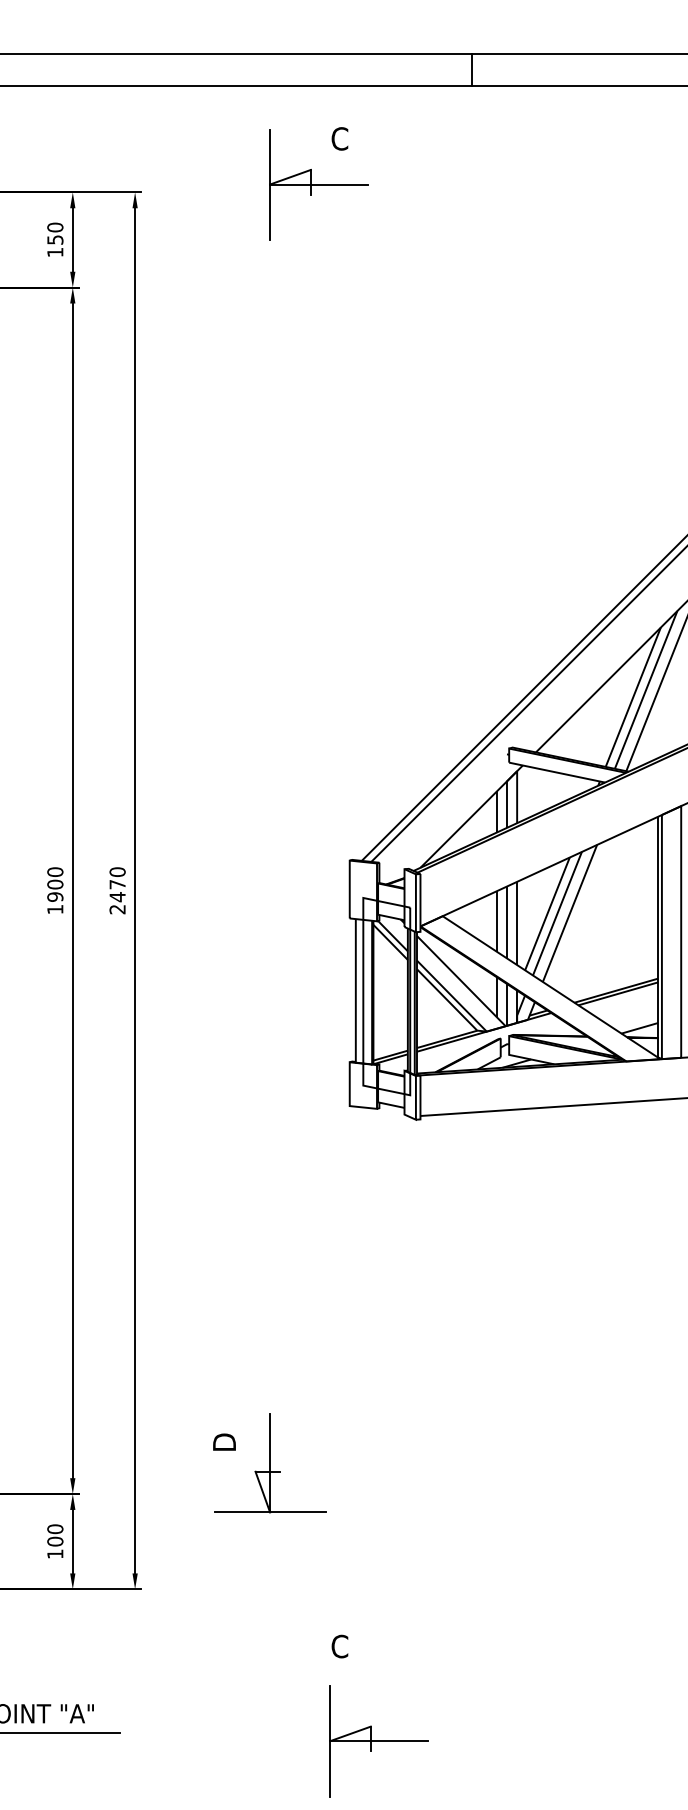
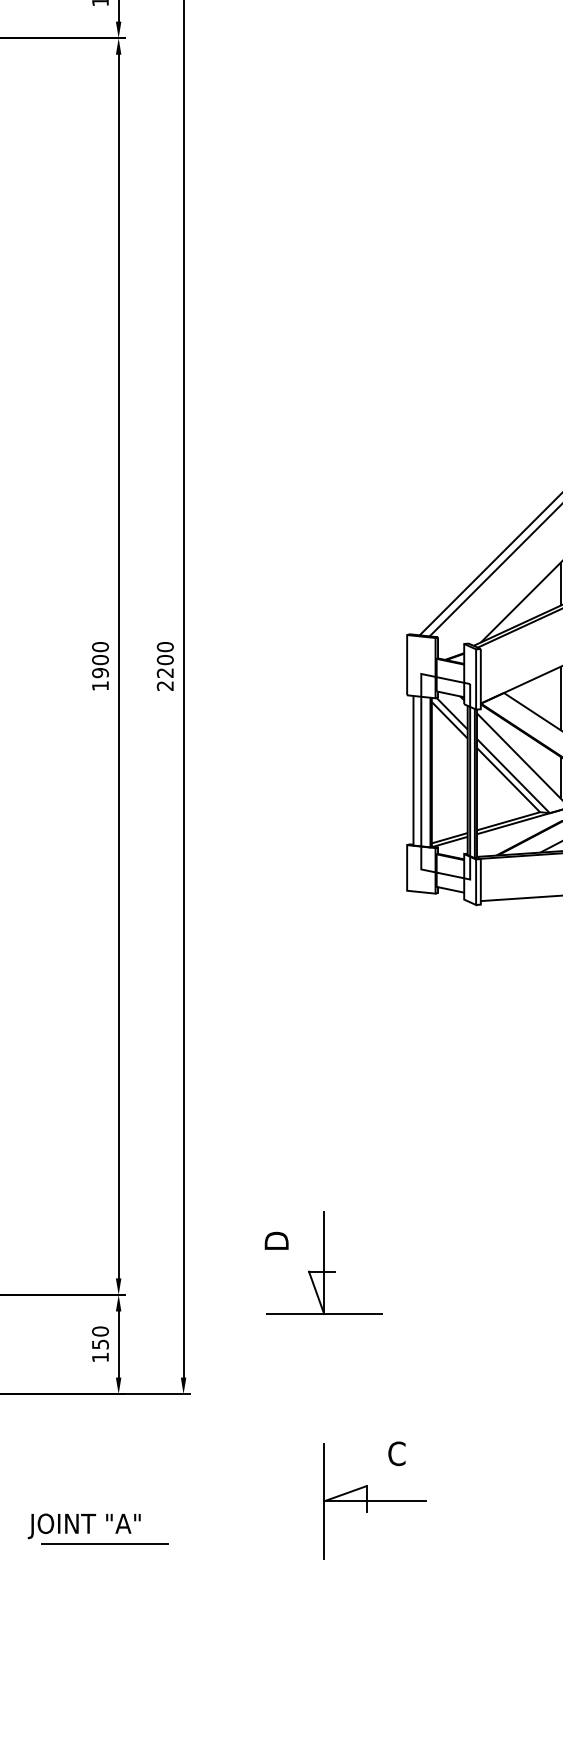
text: (117, 890) -> (165, 666), 2470 -> 2200
text: (55, 1541) -> (100, 1344), 100 -> 150
part: (378, 1741) -> (374, 1501), moved

